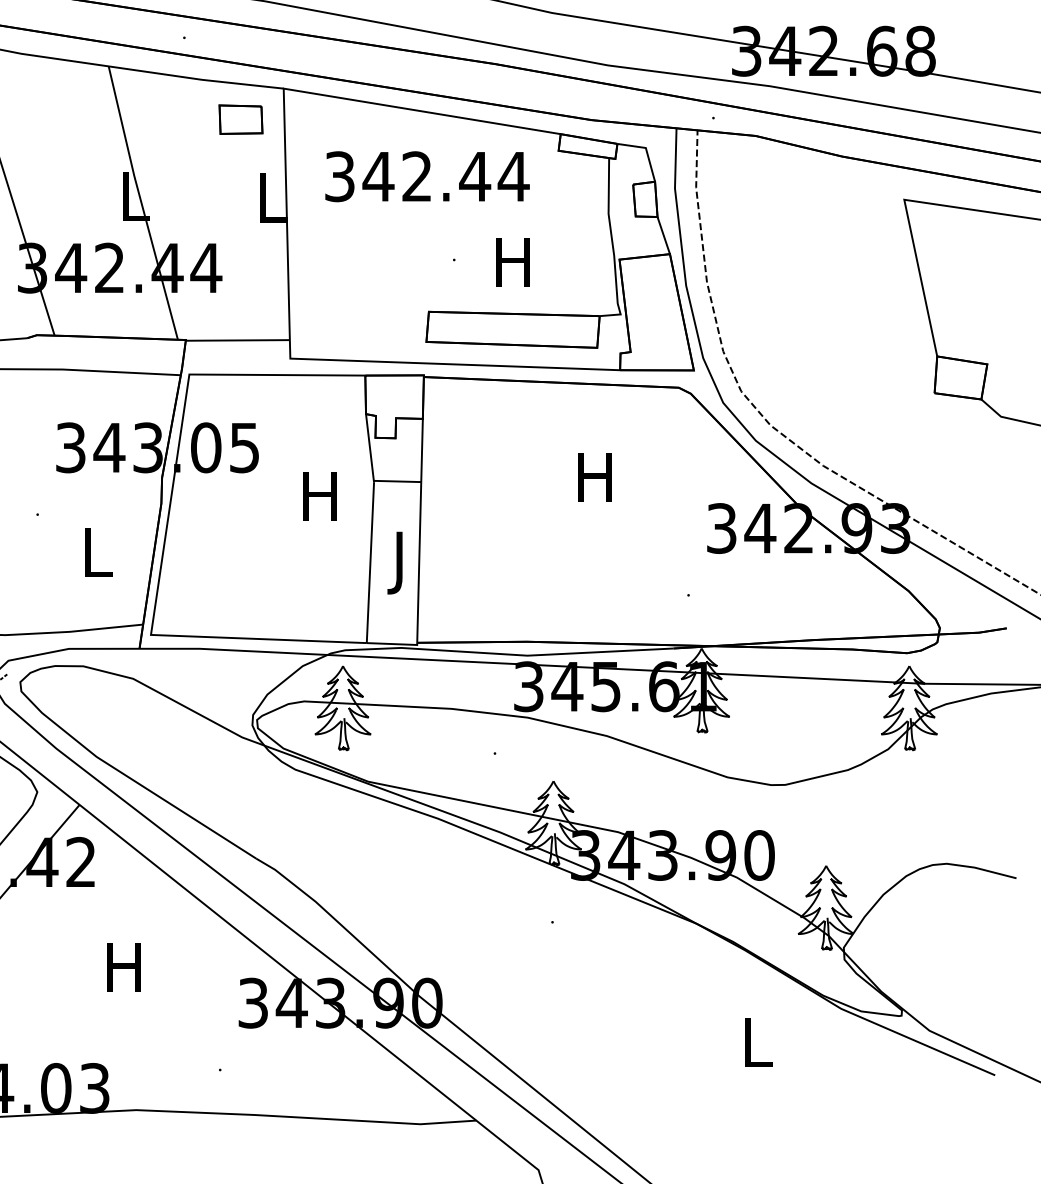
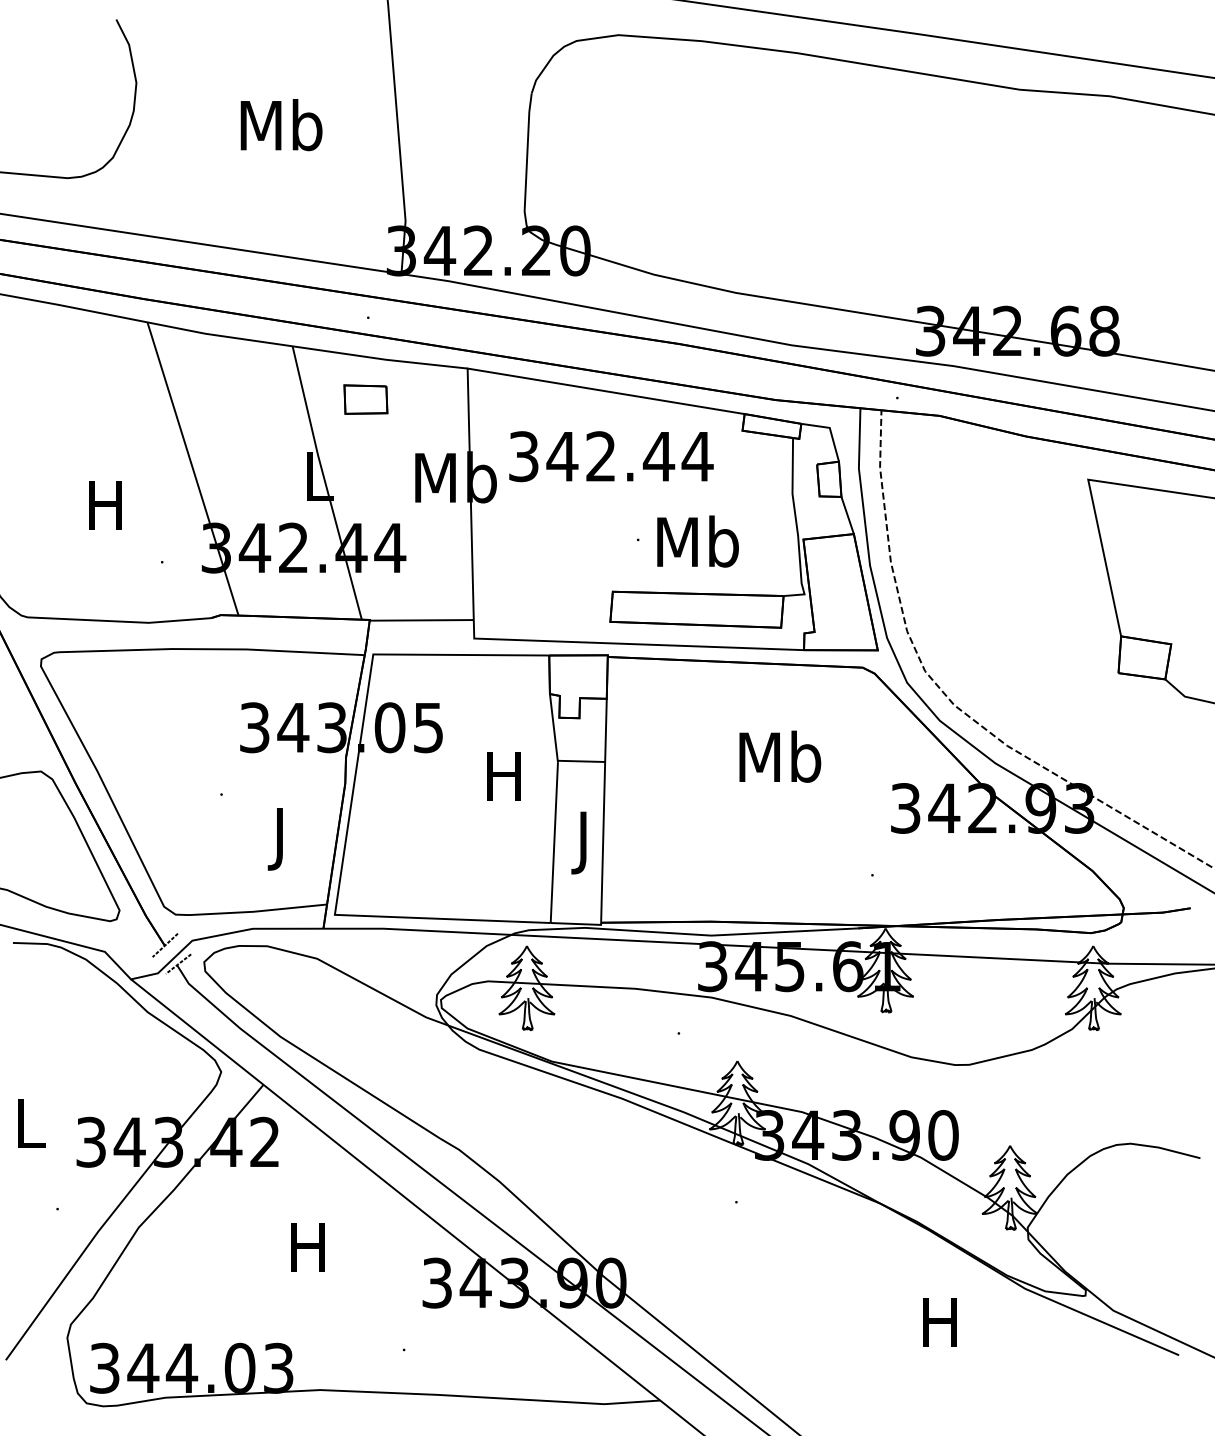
part: (240, 119) -> (365, 399), moved
text: (271, 197) -> (455, 477), L -> Mb
text: (513, 261) -> (697, 541), H -> Mb
text: (596, 476) -> (780, 756), H -> Mb
text: (97, 559) -> (281, 839), L -> J
text: (755, 1042) -> (939, 1322), L -> H

